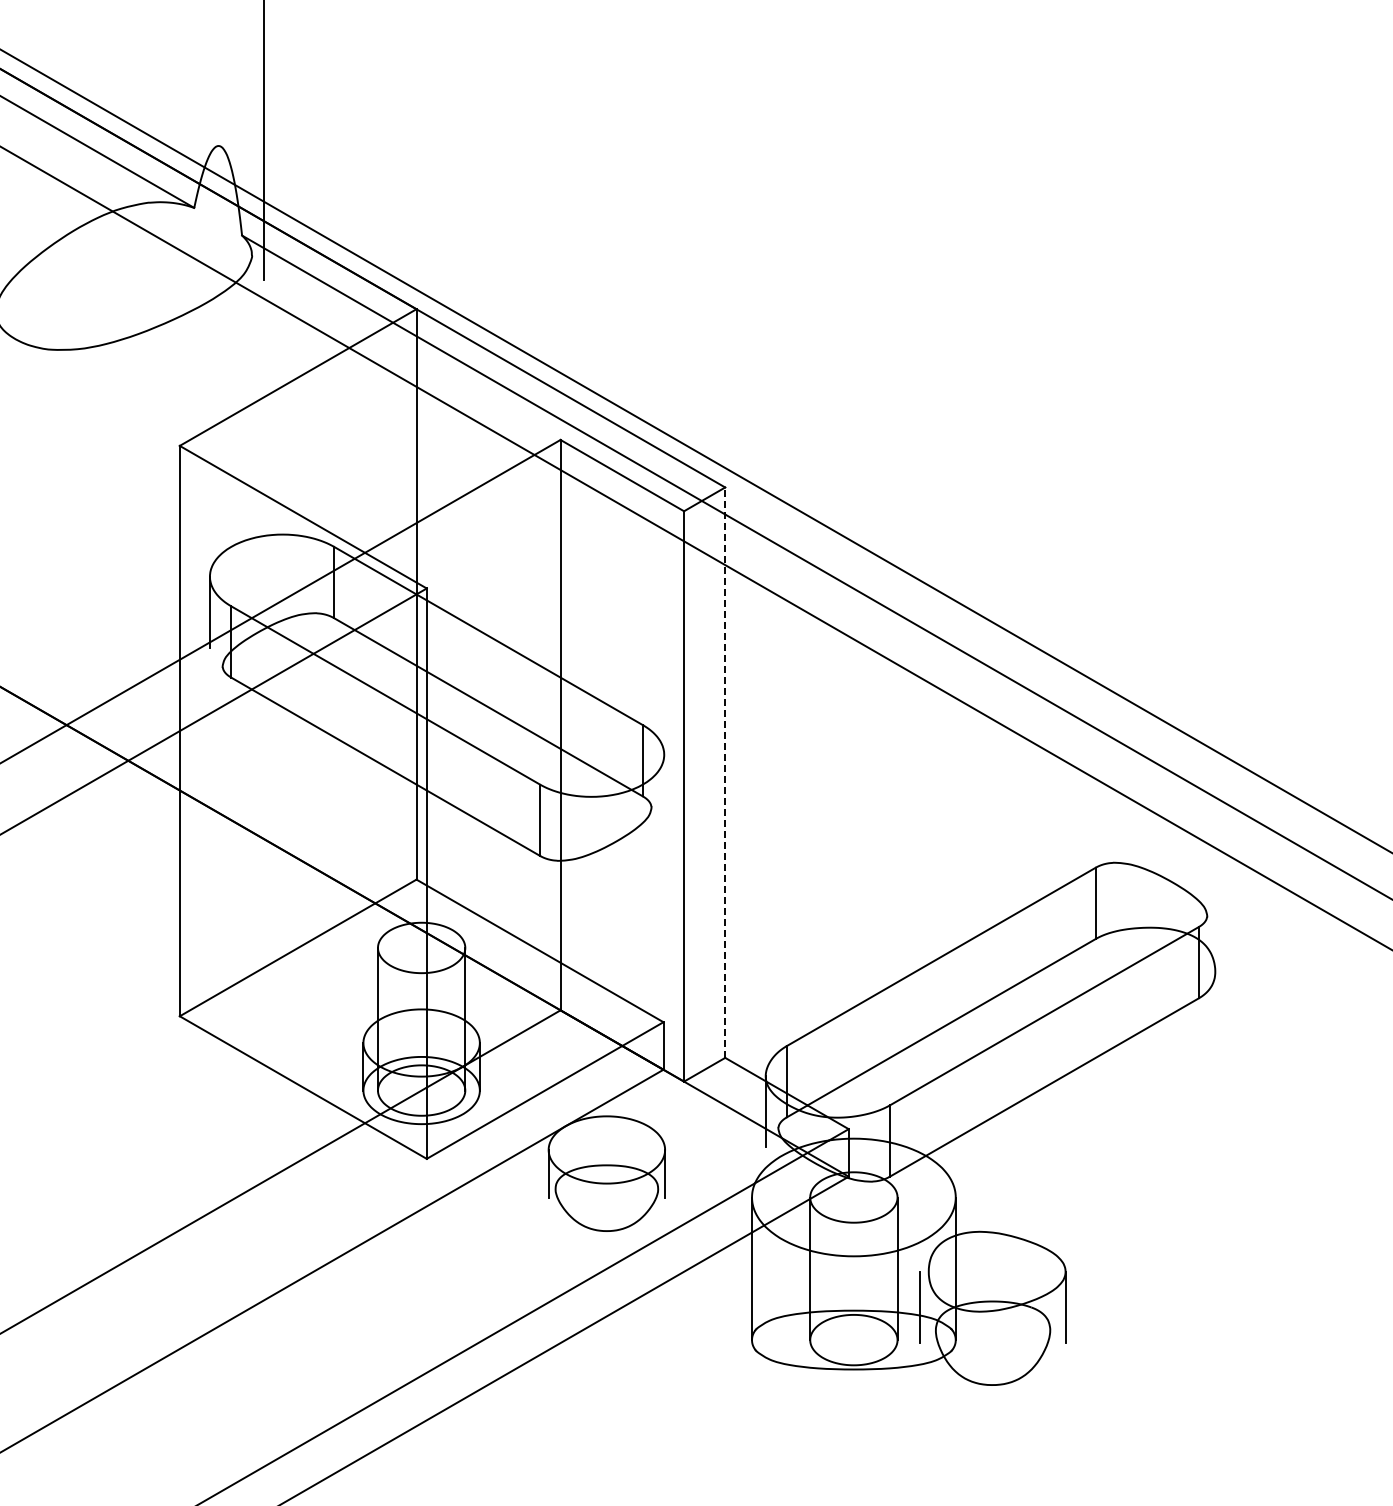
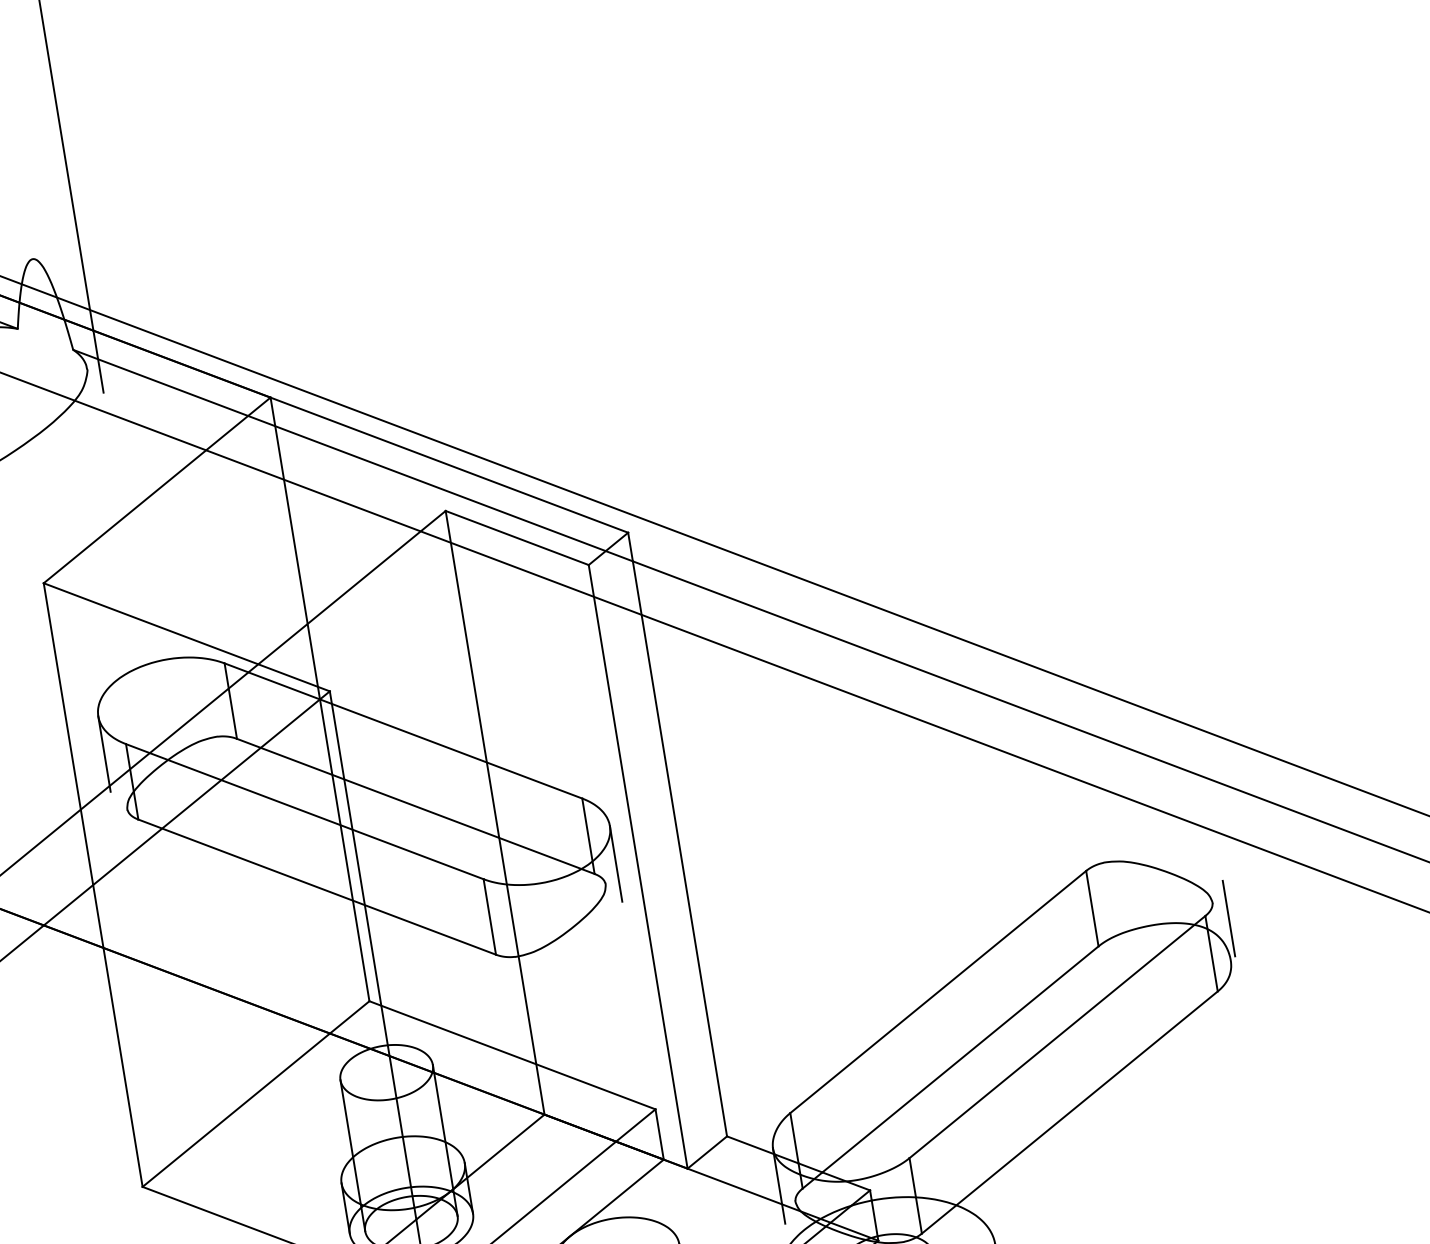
line: (725, 772) -> (677, 834), dashed -> solid
line: (664, 790) -> (616, 863), added
line: (1219, 932) -> (1228, 918), added

